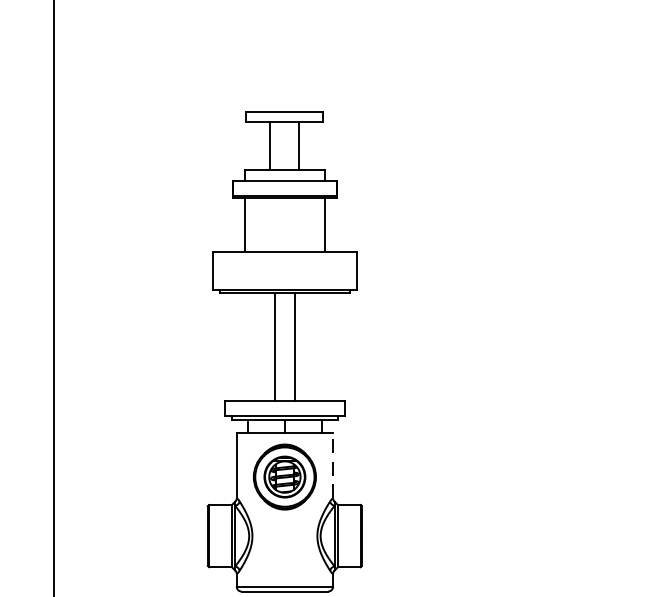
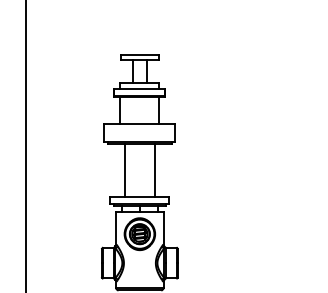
line: (275, 345) -> (155, 169), moved
line: (294, 345) -> (124, 169), moved
line: (332, 463) -> (163, 227), dashed -> solid

